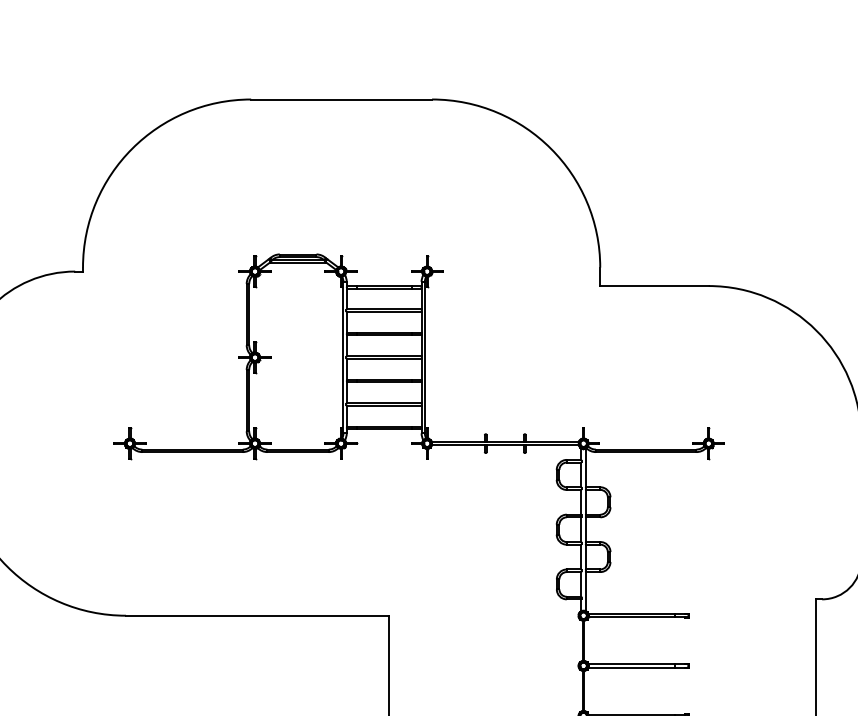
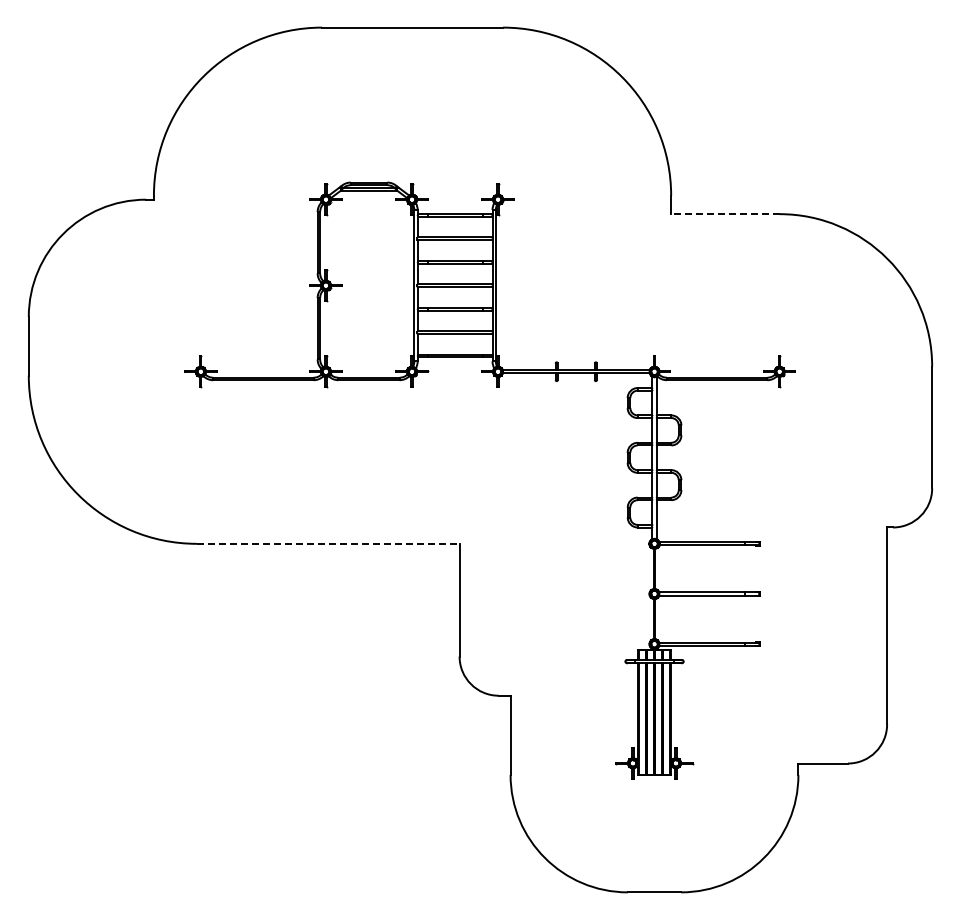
line: (653, 286) -> (724, 214), solid -> dashed
line: (257, 615) -> (328, 543), solid -> dashed

